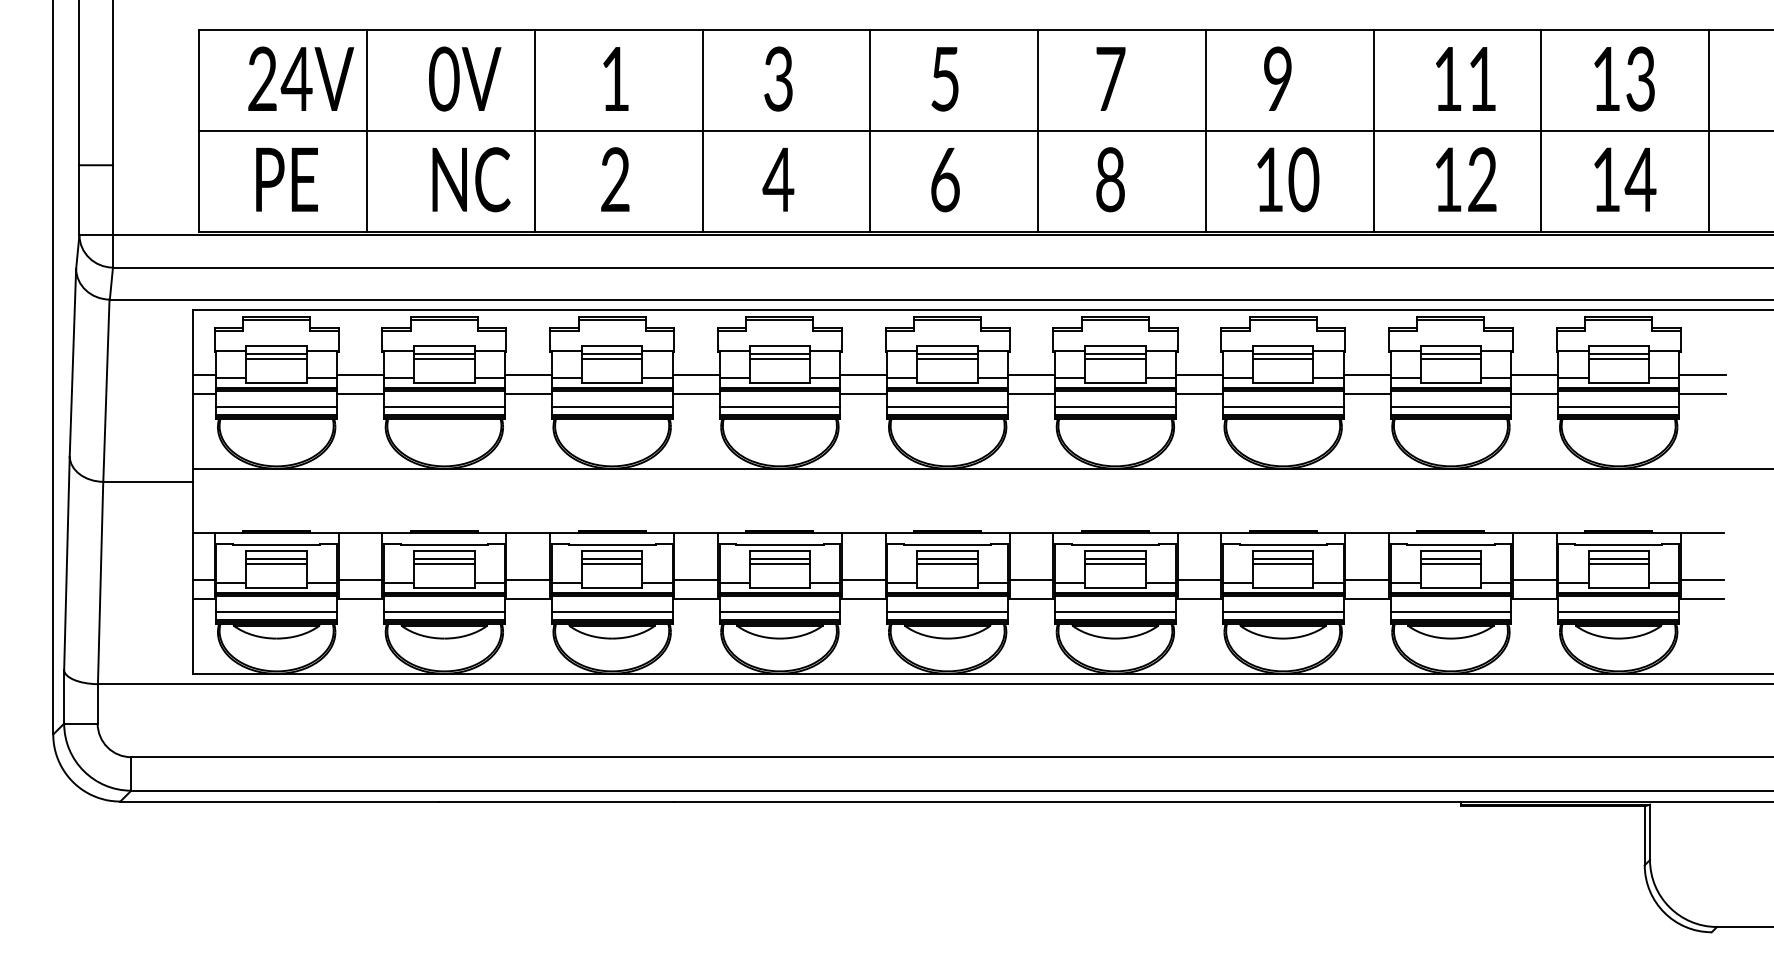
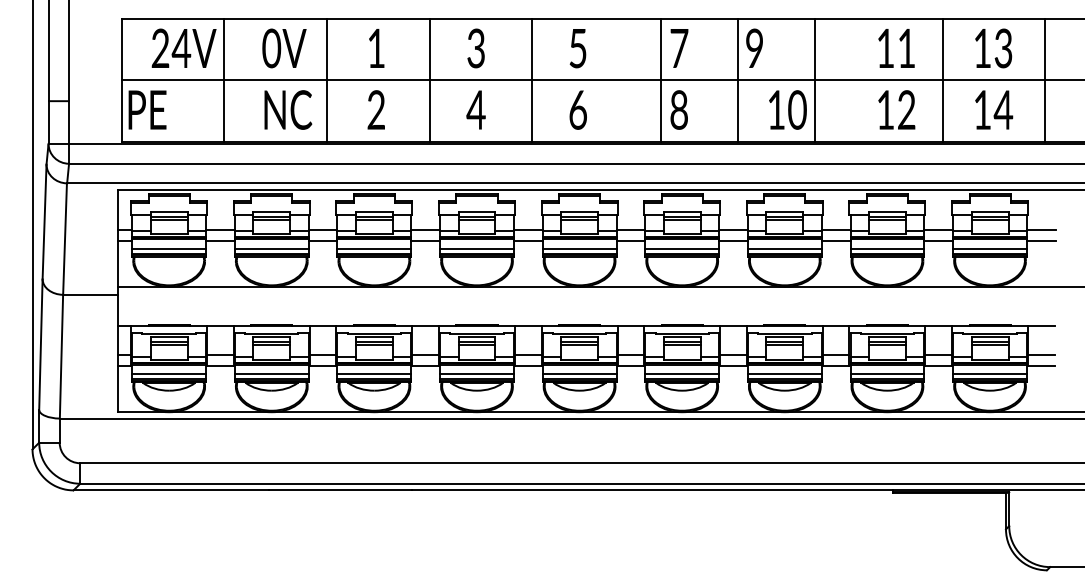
text: (1277, 77) -> (754, 47), moved
line: (1037, 129) -> (660, 79), moved
line: (1374, 129) -> (815, 79), moved
text: (286, 178) -> (147, 109), moved

